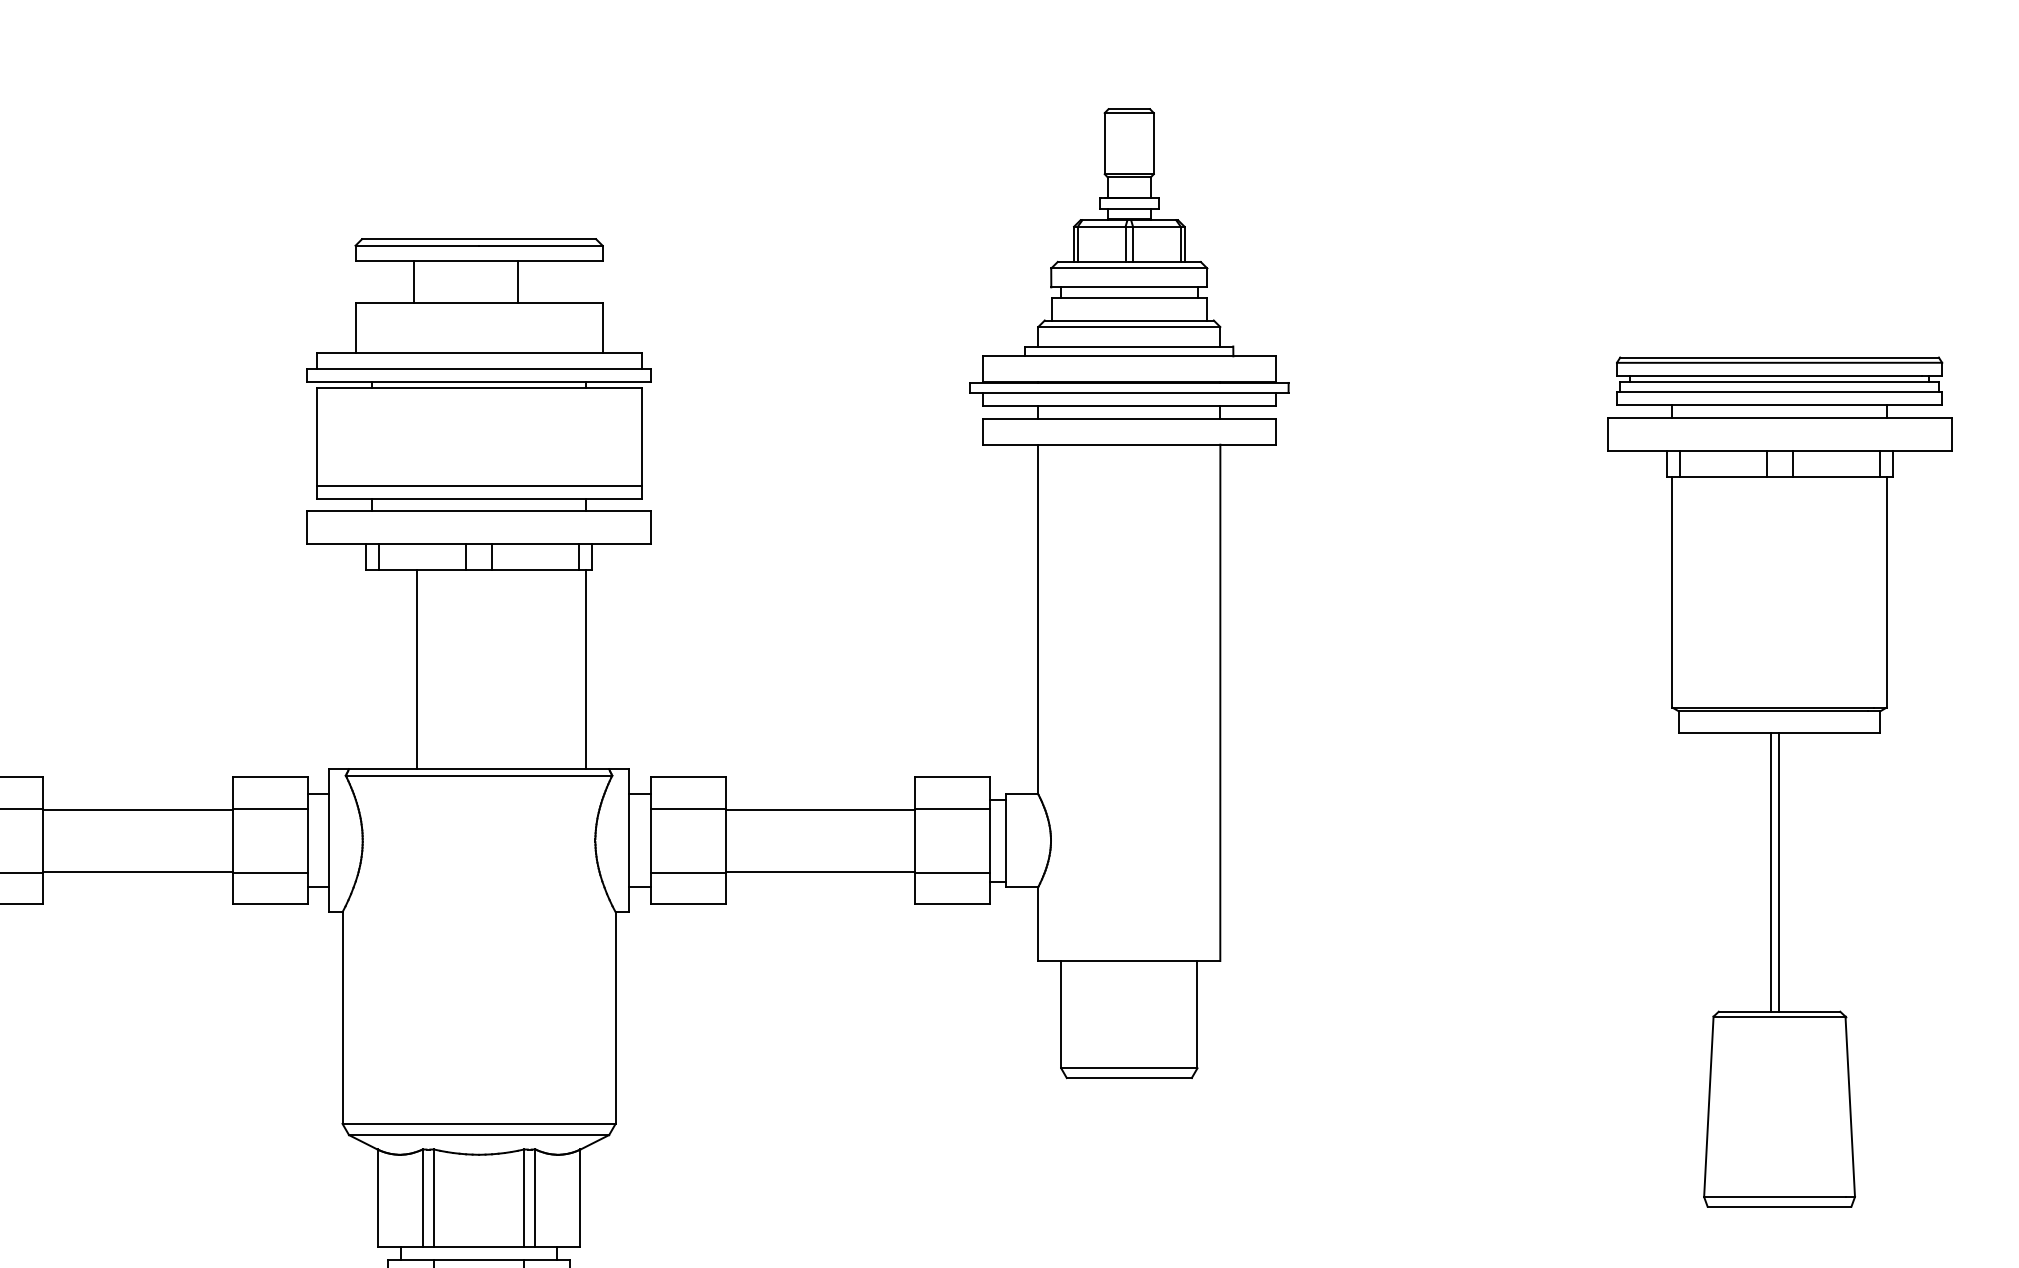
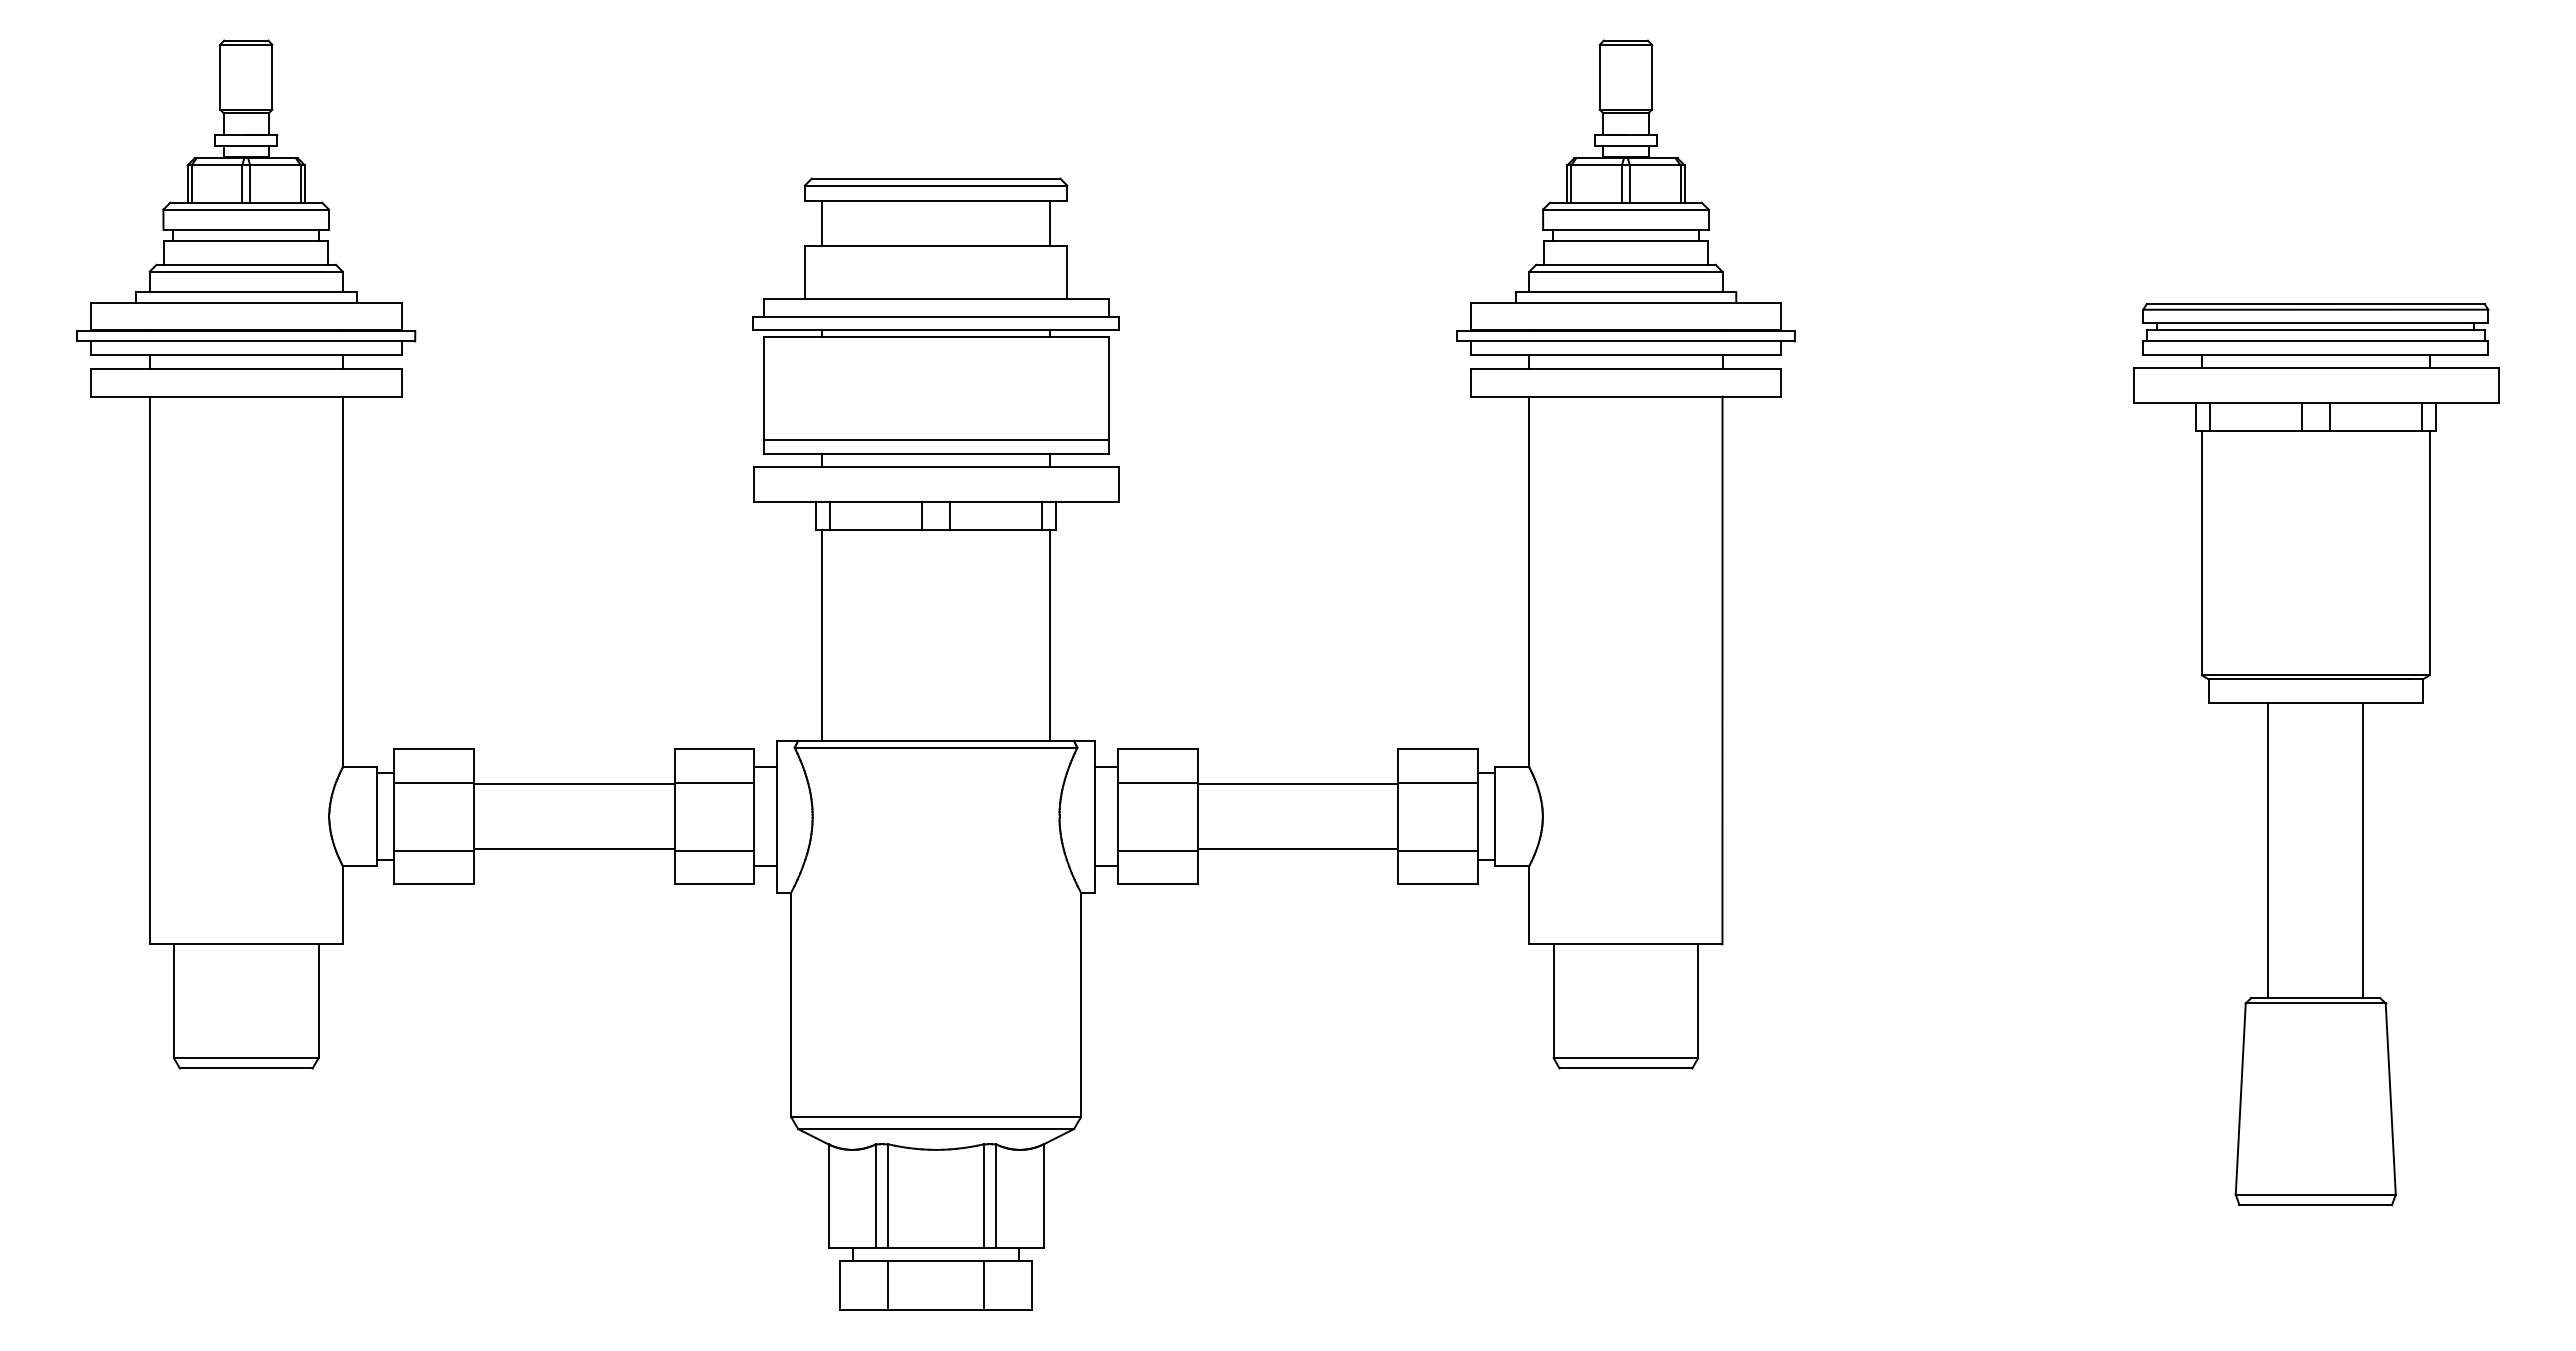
line: (414, 281) -> (822, 223), moved
line: (517, 281) -> (1049, 223), moved
line: (417, 668) -> (822, 634), moved
line: (1770, 872) -> (2363, 850), moved
line: (1779, 872) -> (2268, 850), moved

